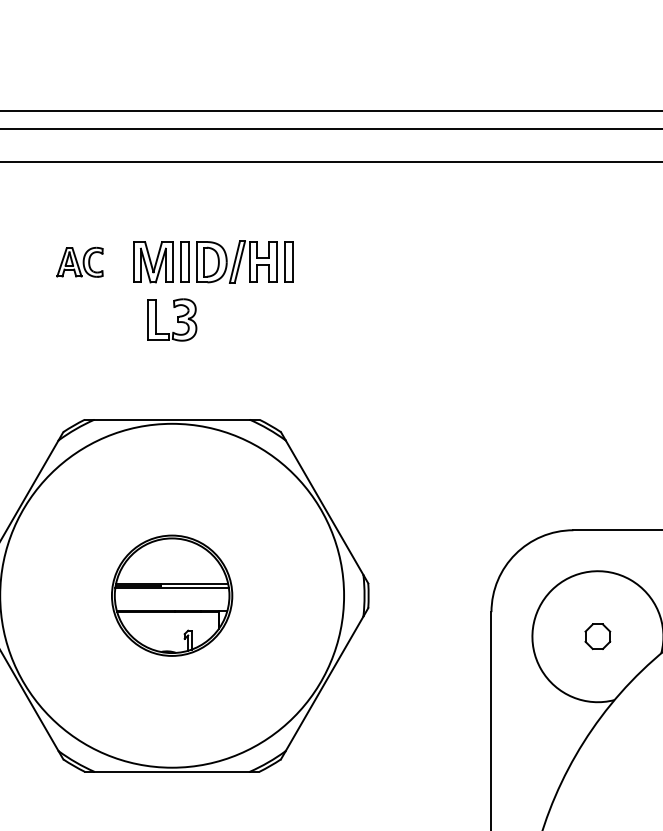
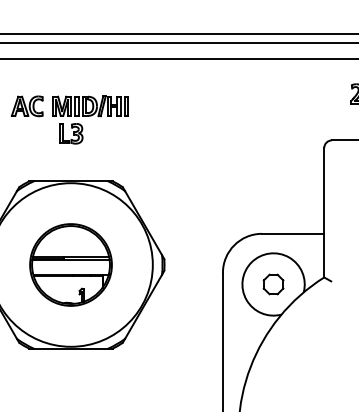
part: (78, 262) -> (26, 106), size x1.43
part: (171, 594) -> (70, 264), size x1.43
part: (597, 636) -> (273, 284), size x1.67

